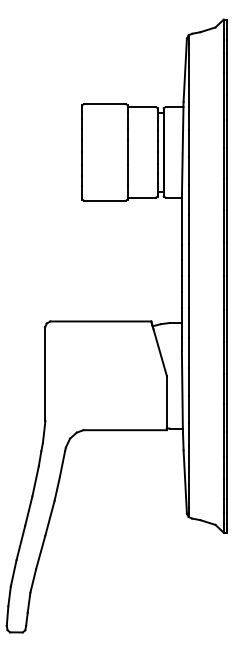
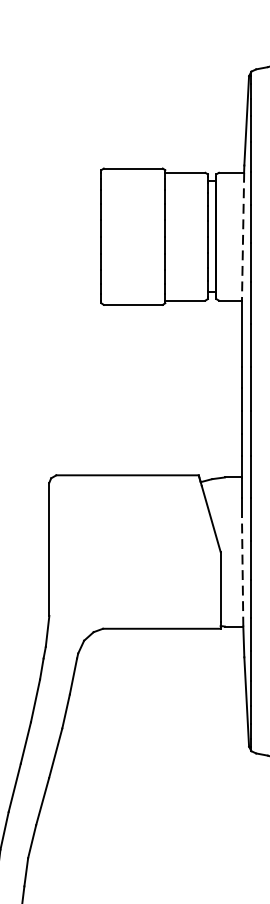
line: (182, 152) -> (242, 236), solid -> dashed
line: (182, 389) -> (242, 571), solid -> dashed

